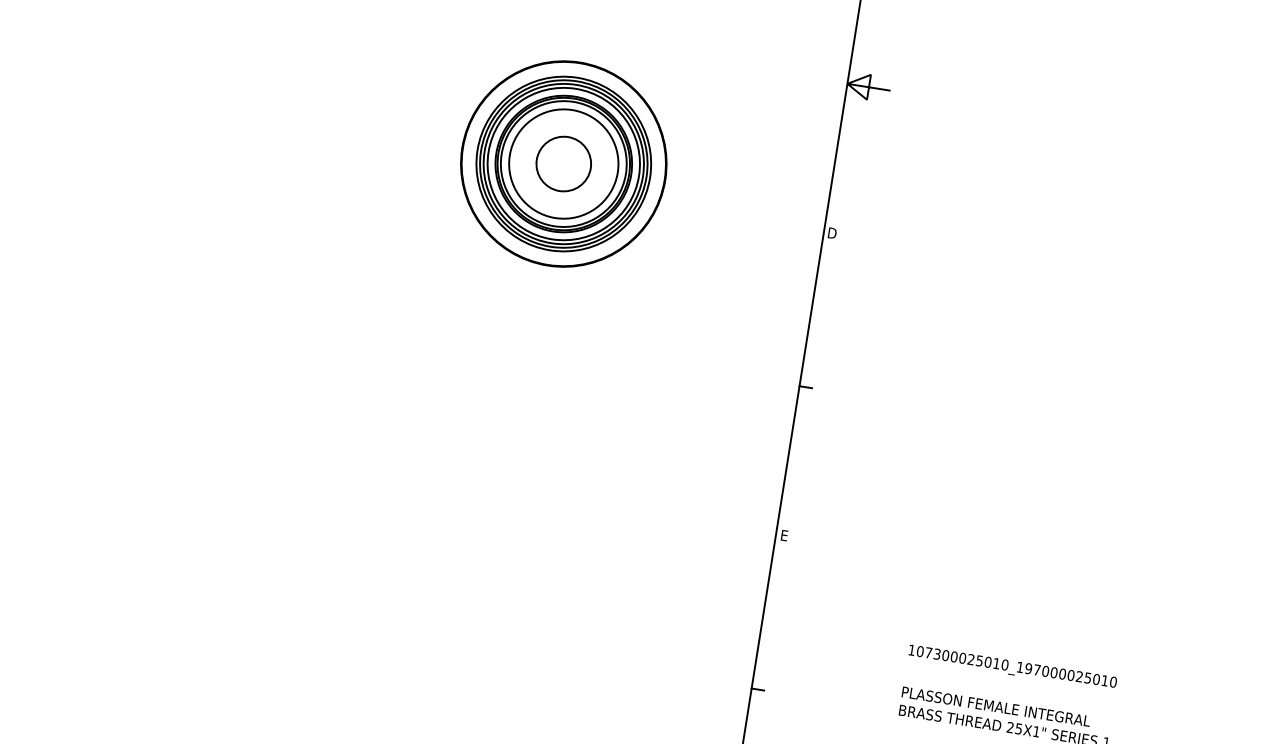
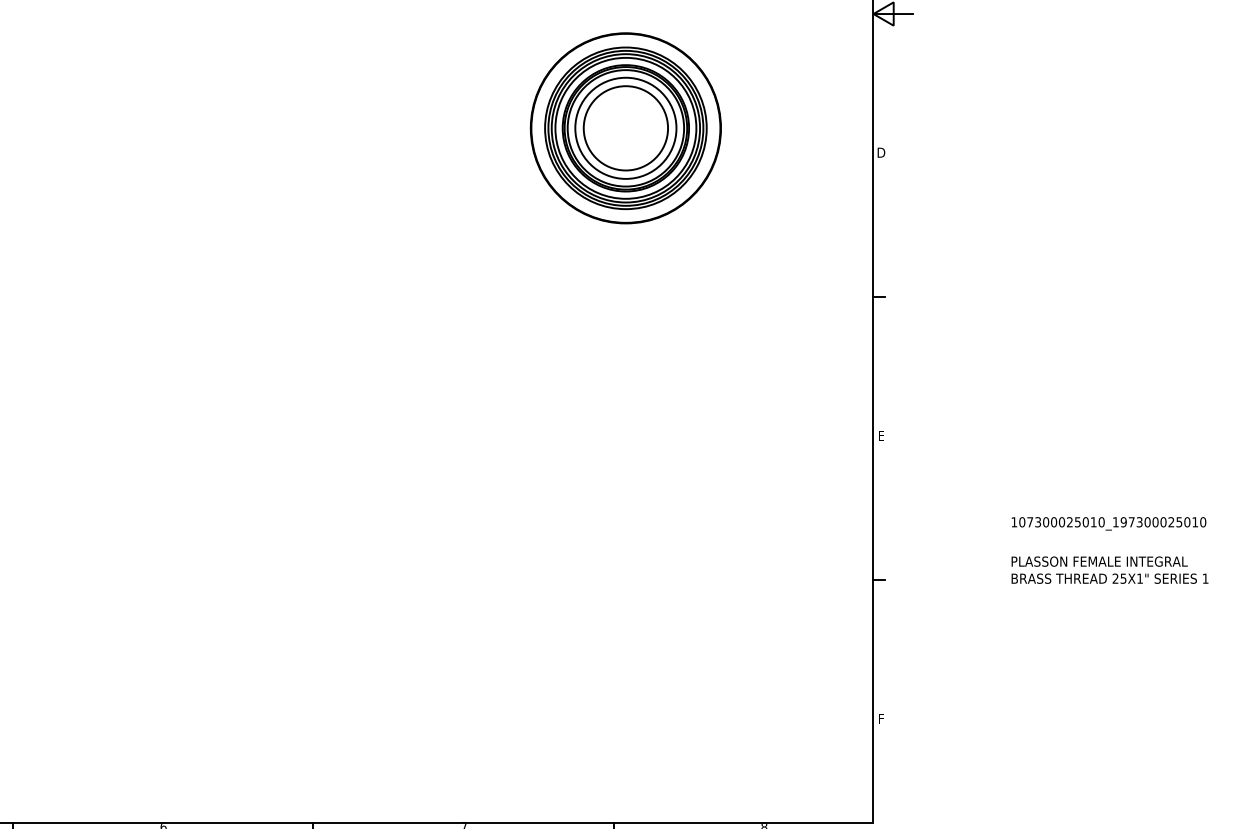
circle: (563, 164) -> (625, 128), size x1.67
text: (1045, 671) -> (1139, 522), 107300025010_197000025010 -> 107300025010_197300025010

